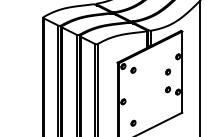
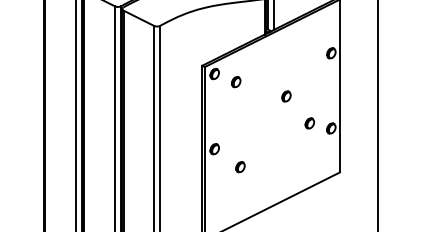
part: (167, 71) -> (285, 95), moved
part: (133, 122) -> (240, 165), moved

